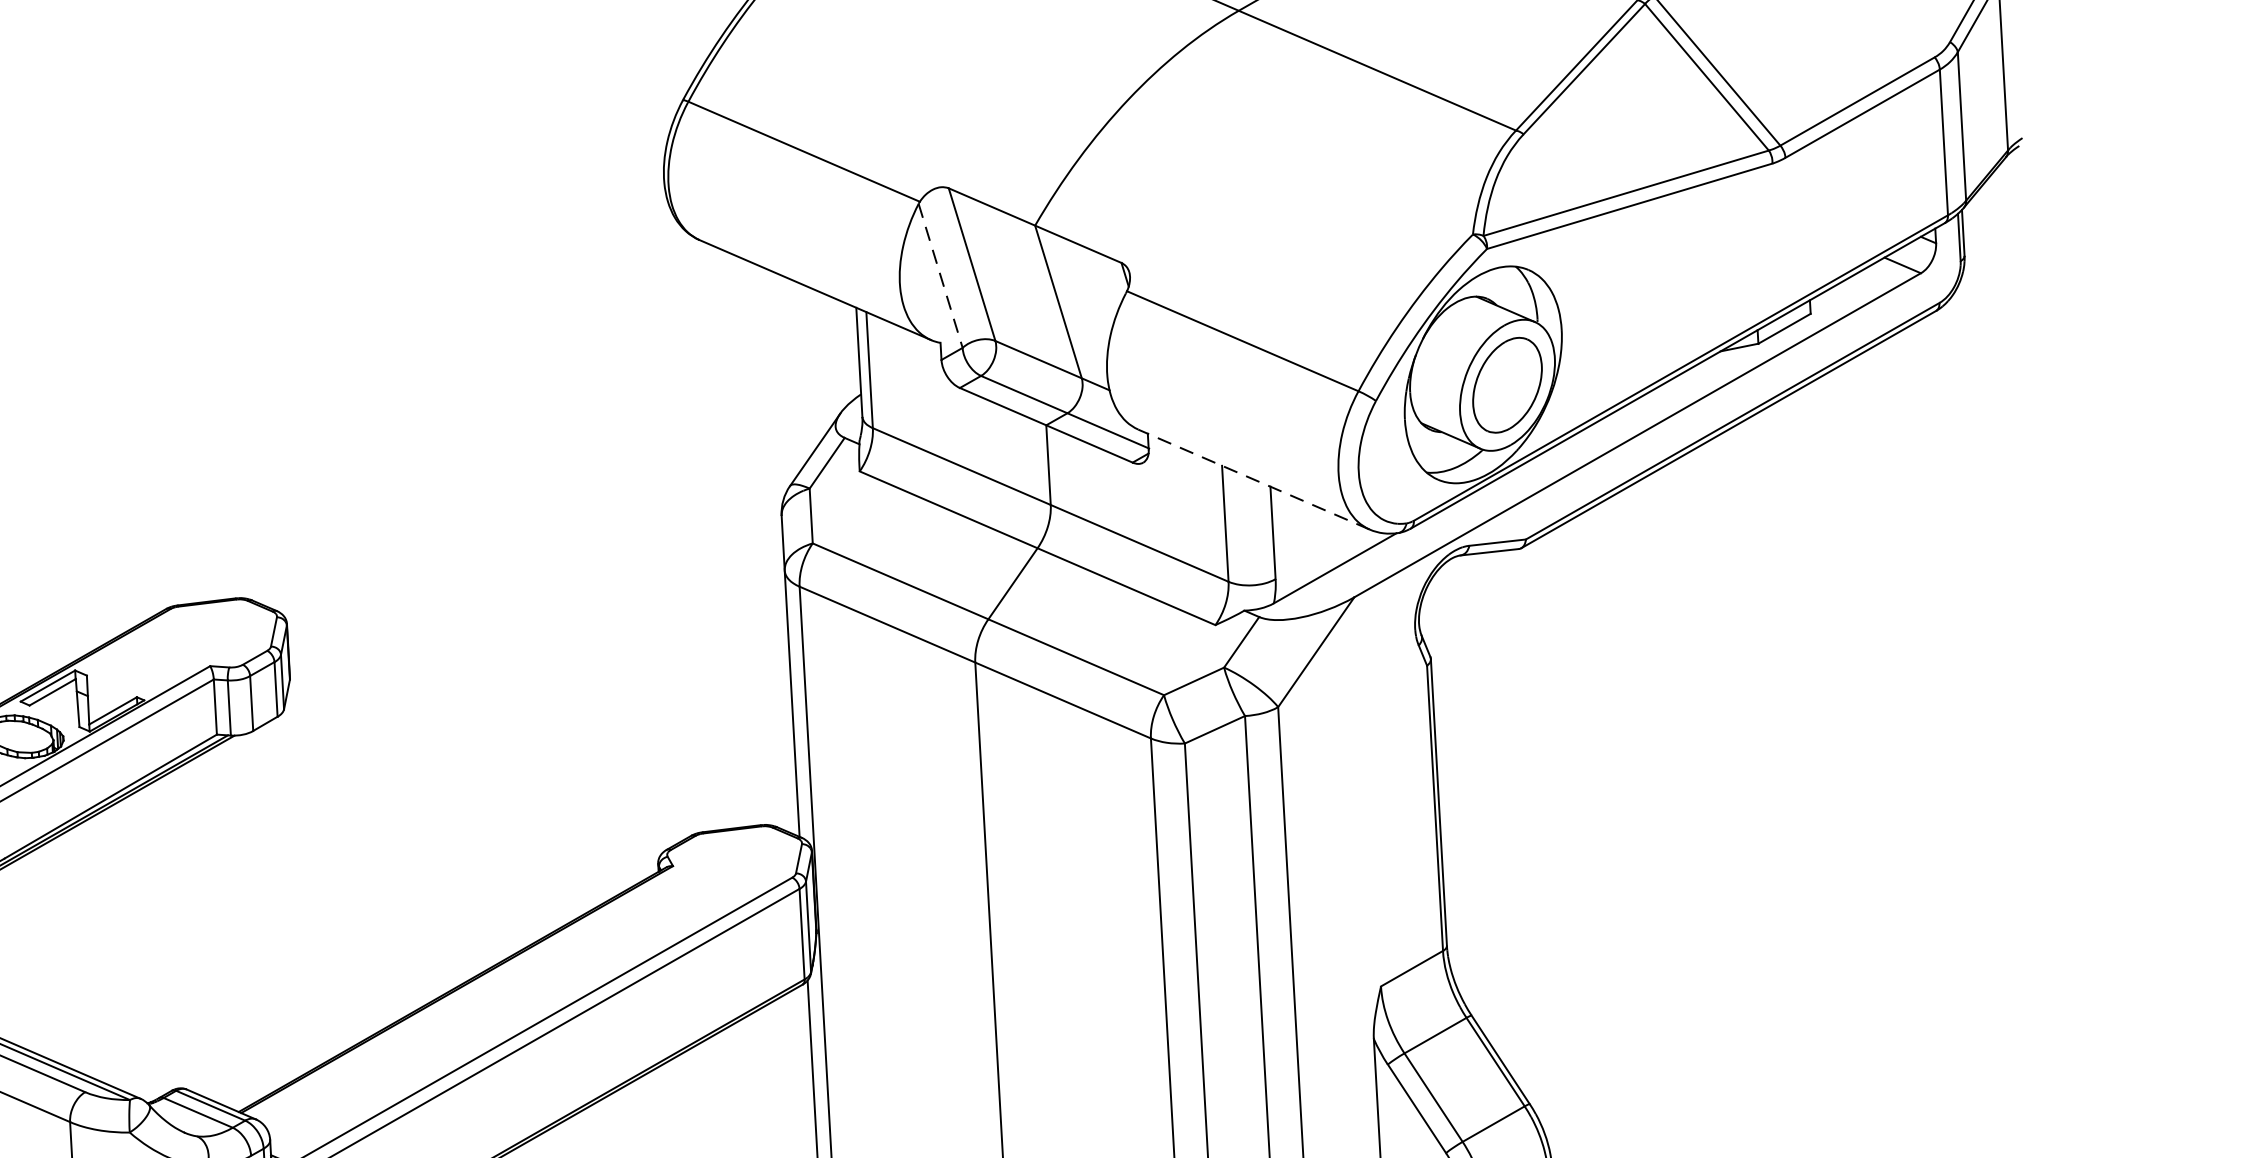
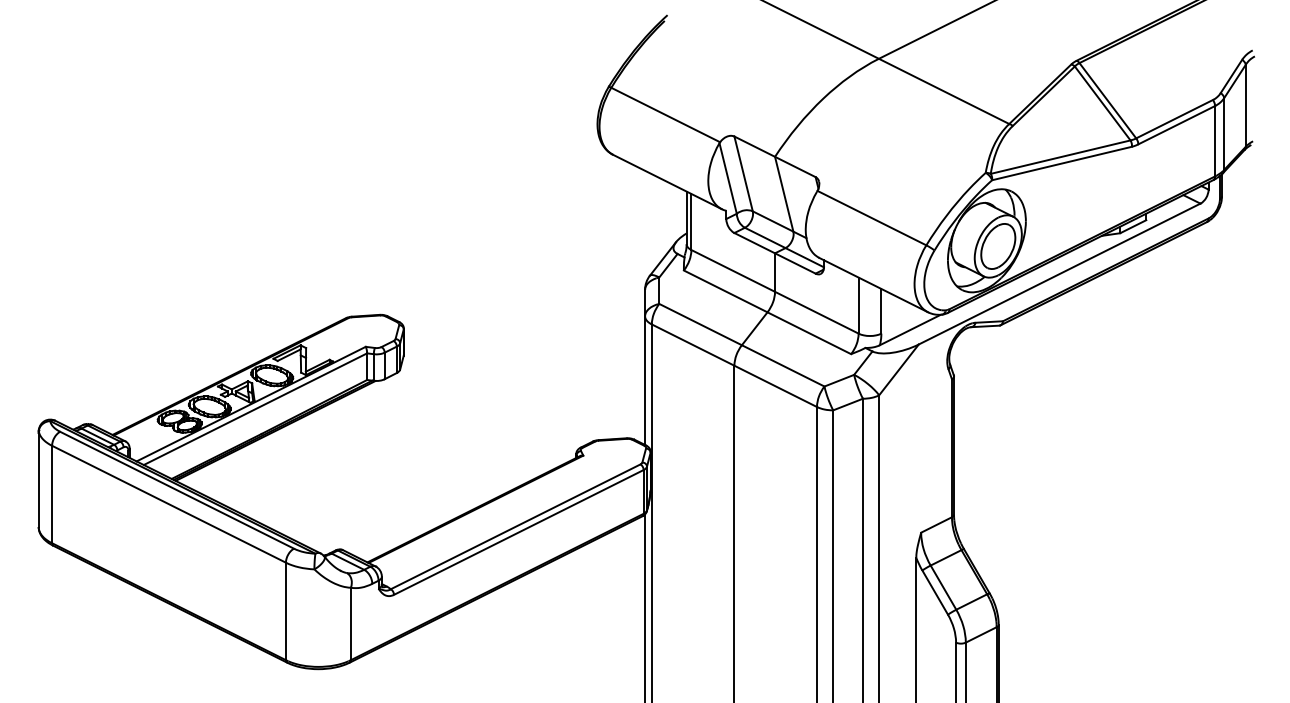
line: (941, 277) -> (728, 179), dashed -> solid
line: (1253, 480) -> (873, 285), dashed -> solid

